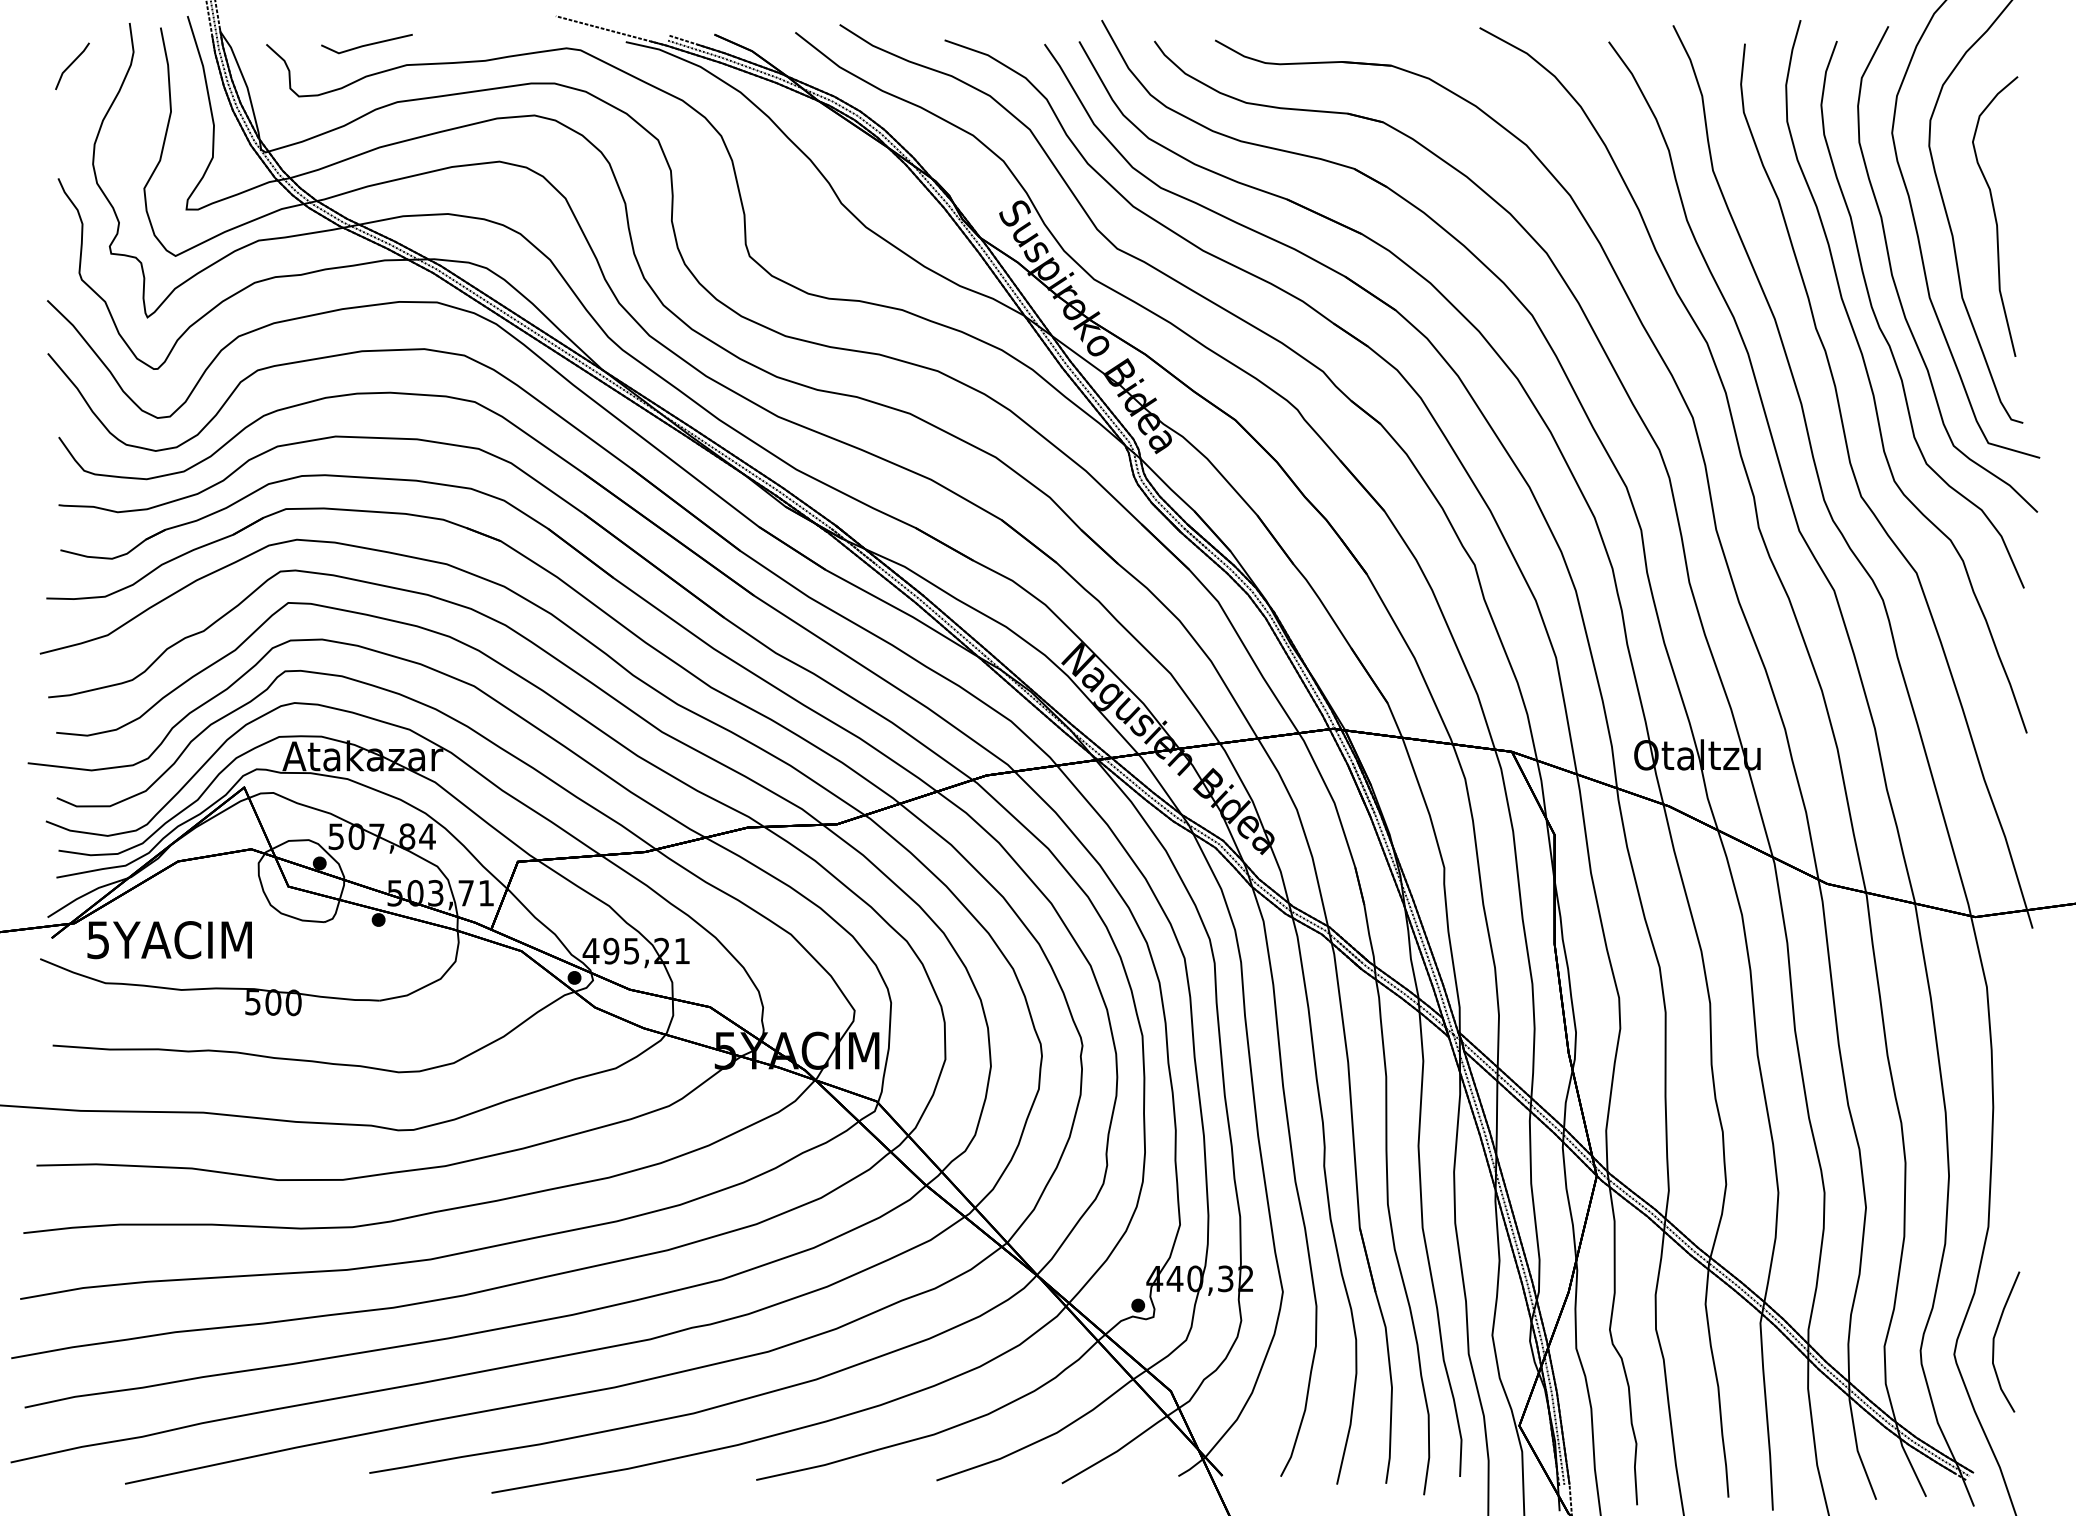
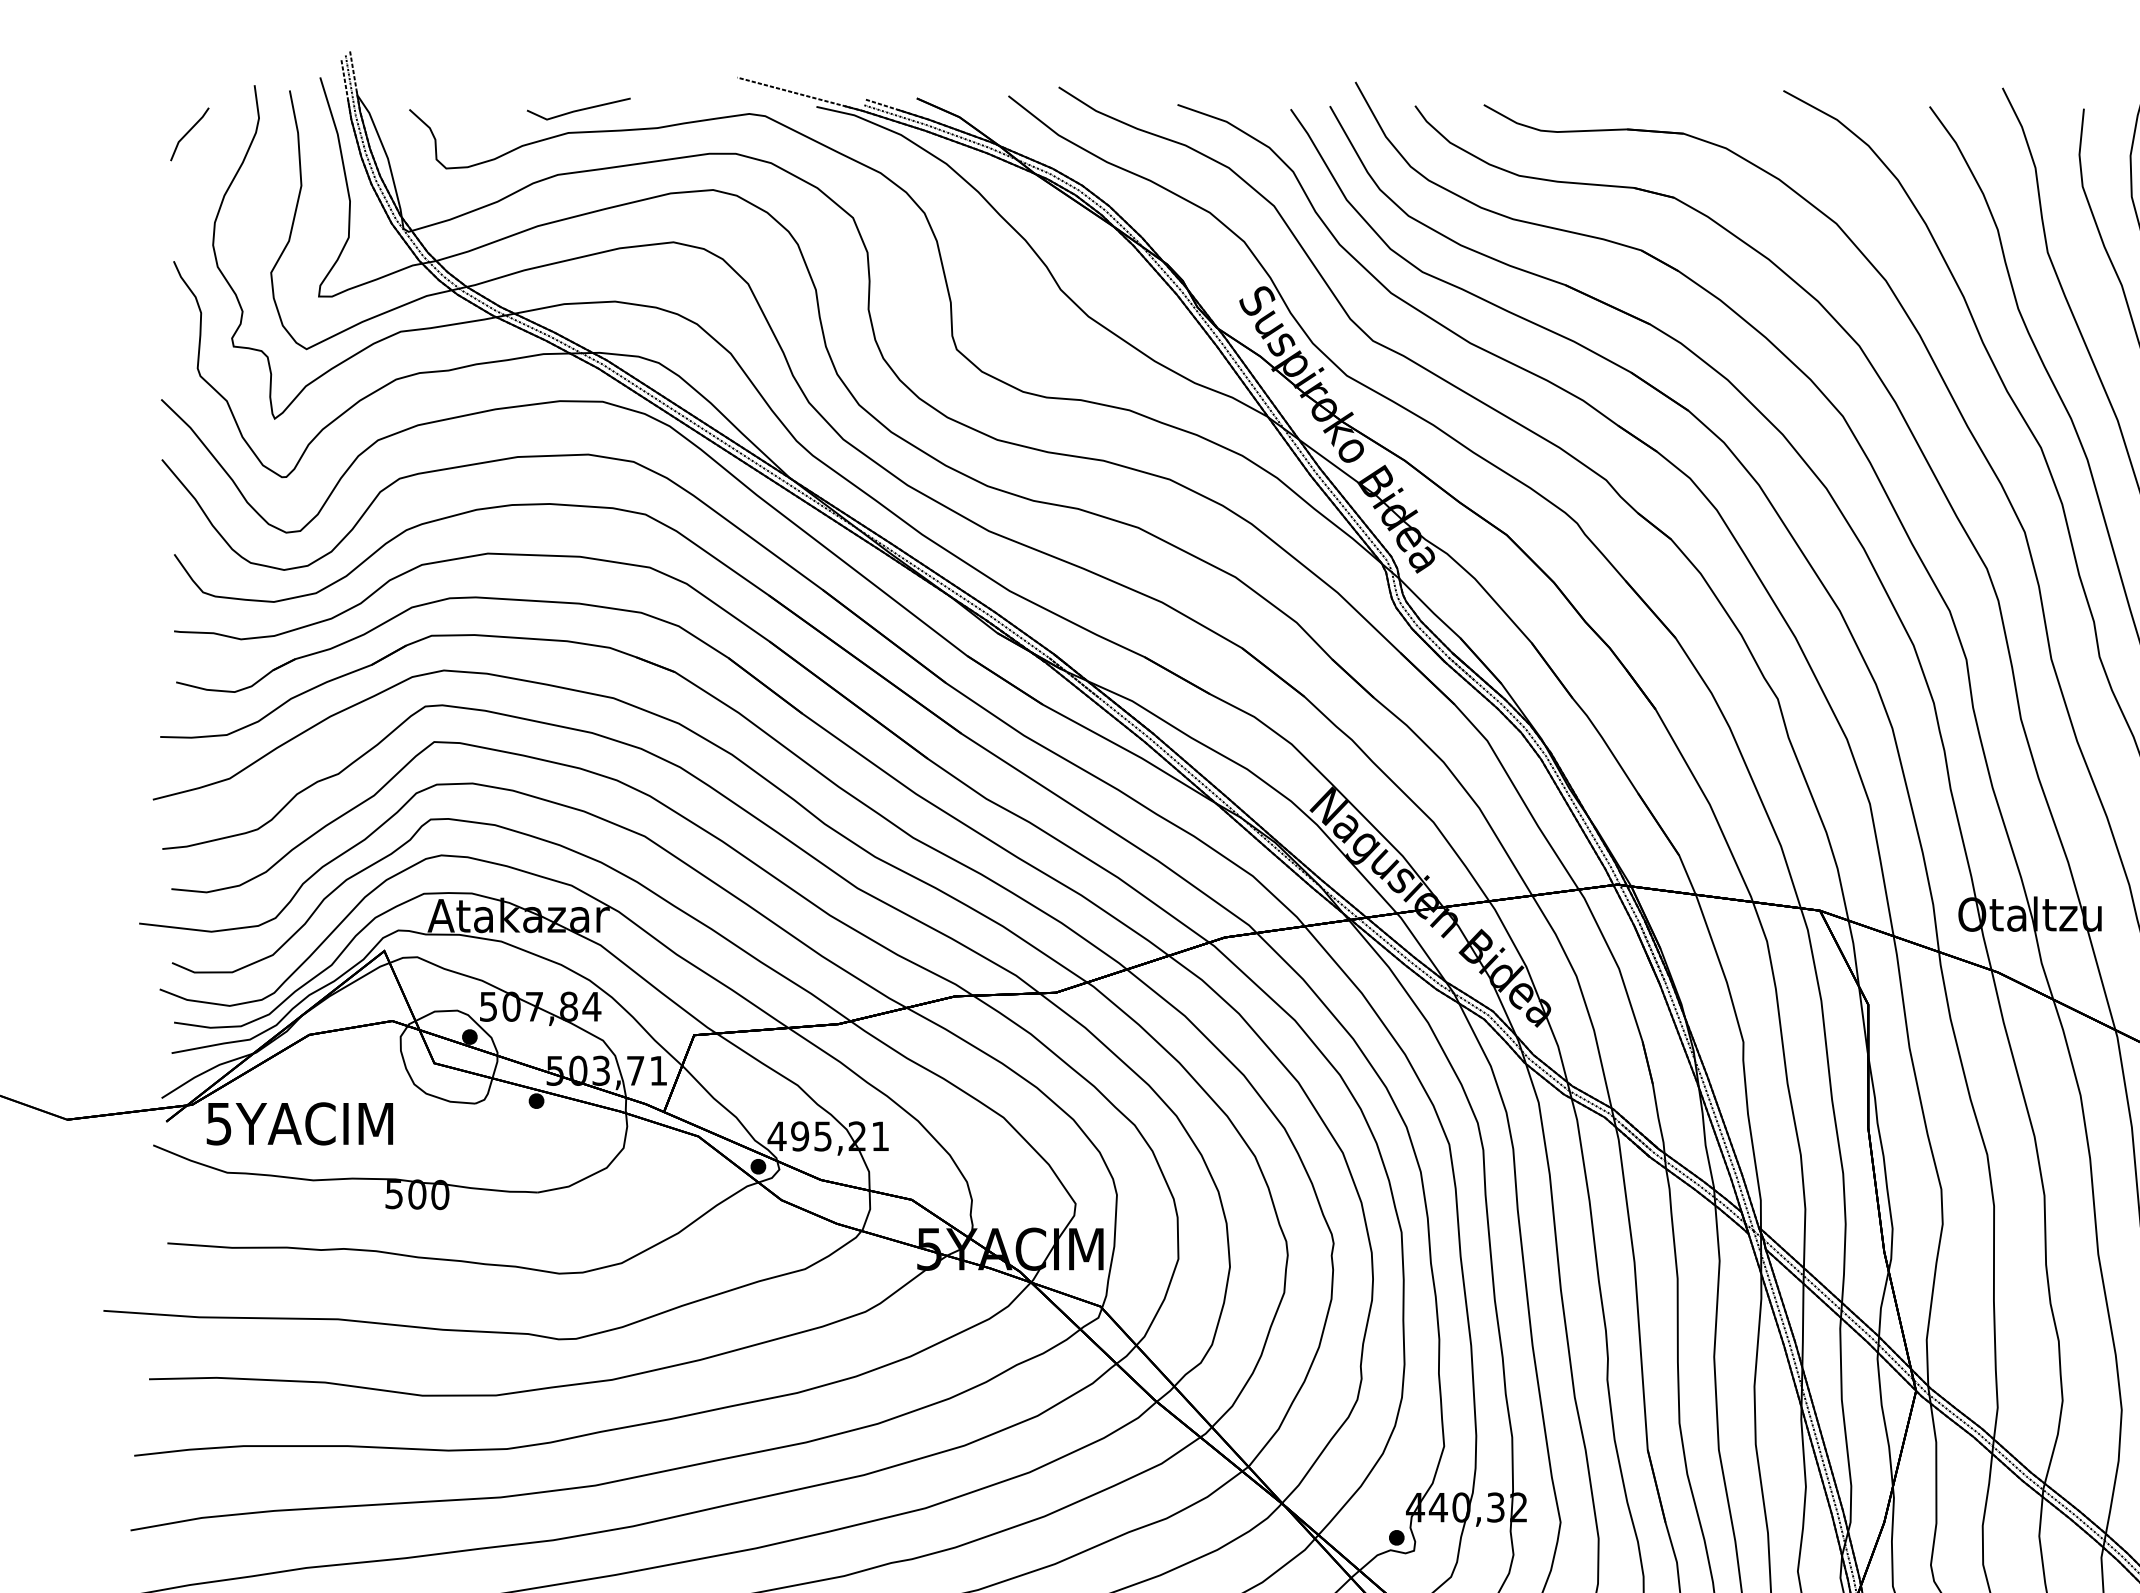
line: (366, 44) -> (578, 109), moved

